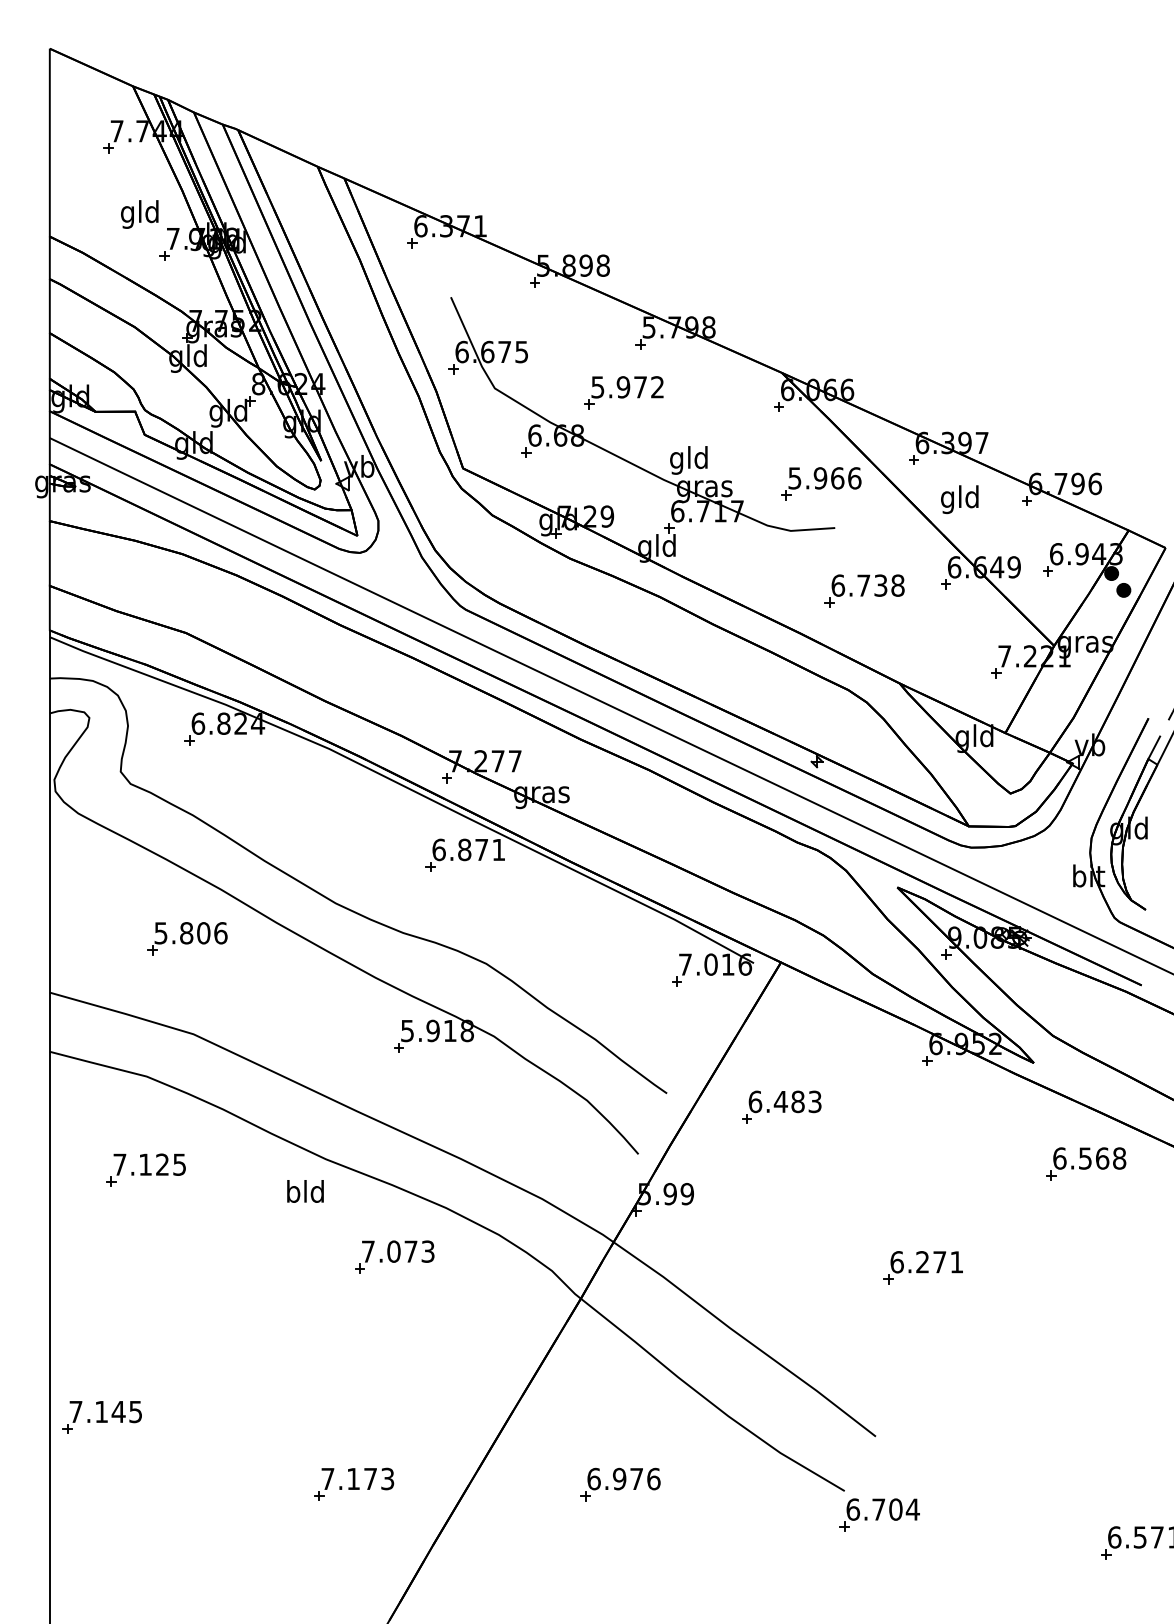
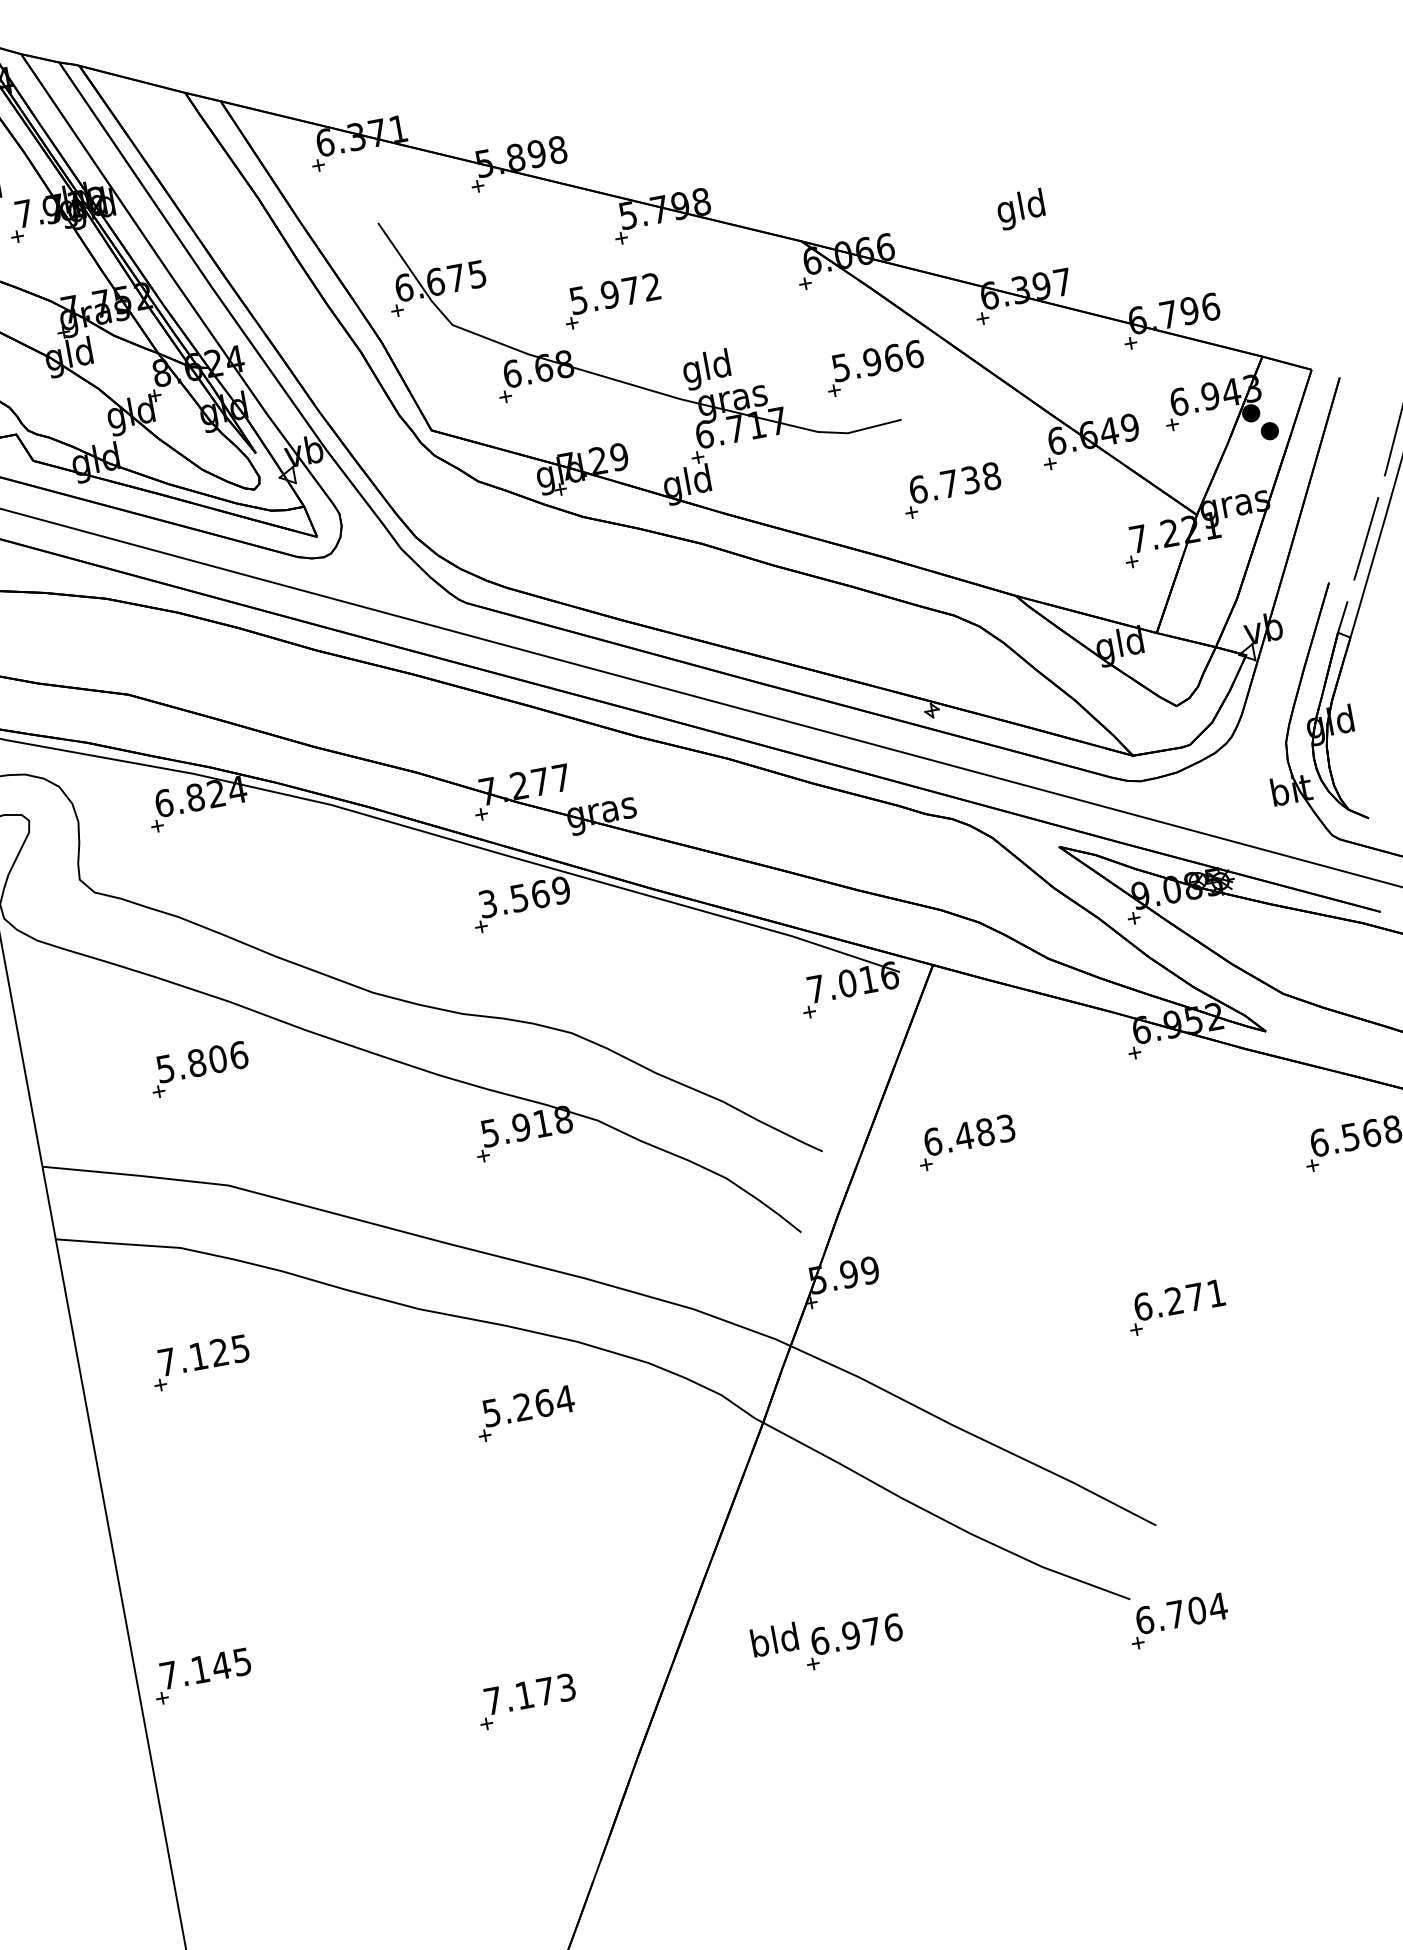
text: (959, 499) -> (1020, 209), moved
text: (468, 849) -> (524, 896), 6.871 -> 3.569
text: (305, 1191) -> (774, 1639), moved
text: (398, 1251) -> (528, 1405), 7.073 -> 5.264

